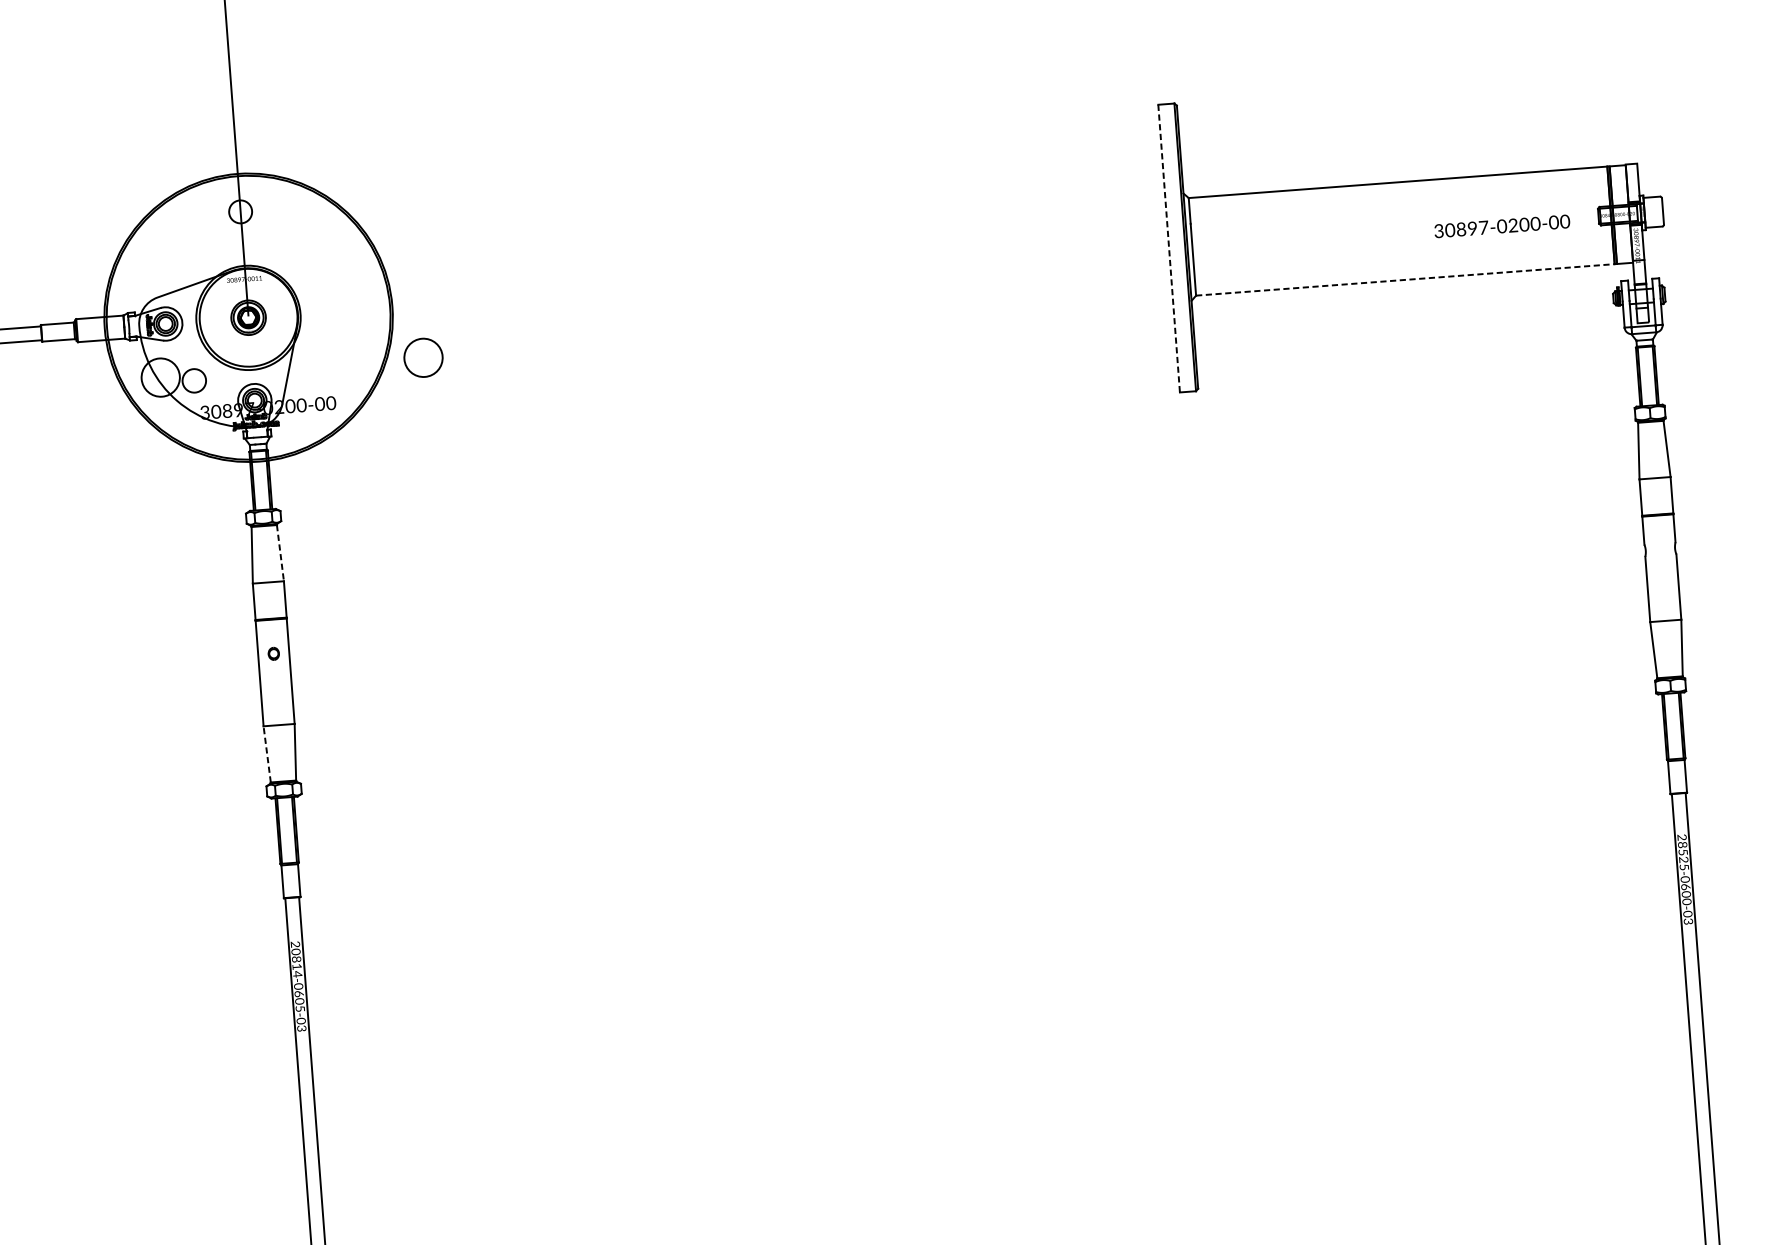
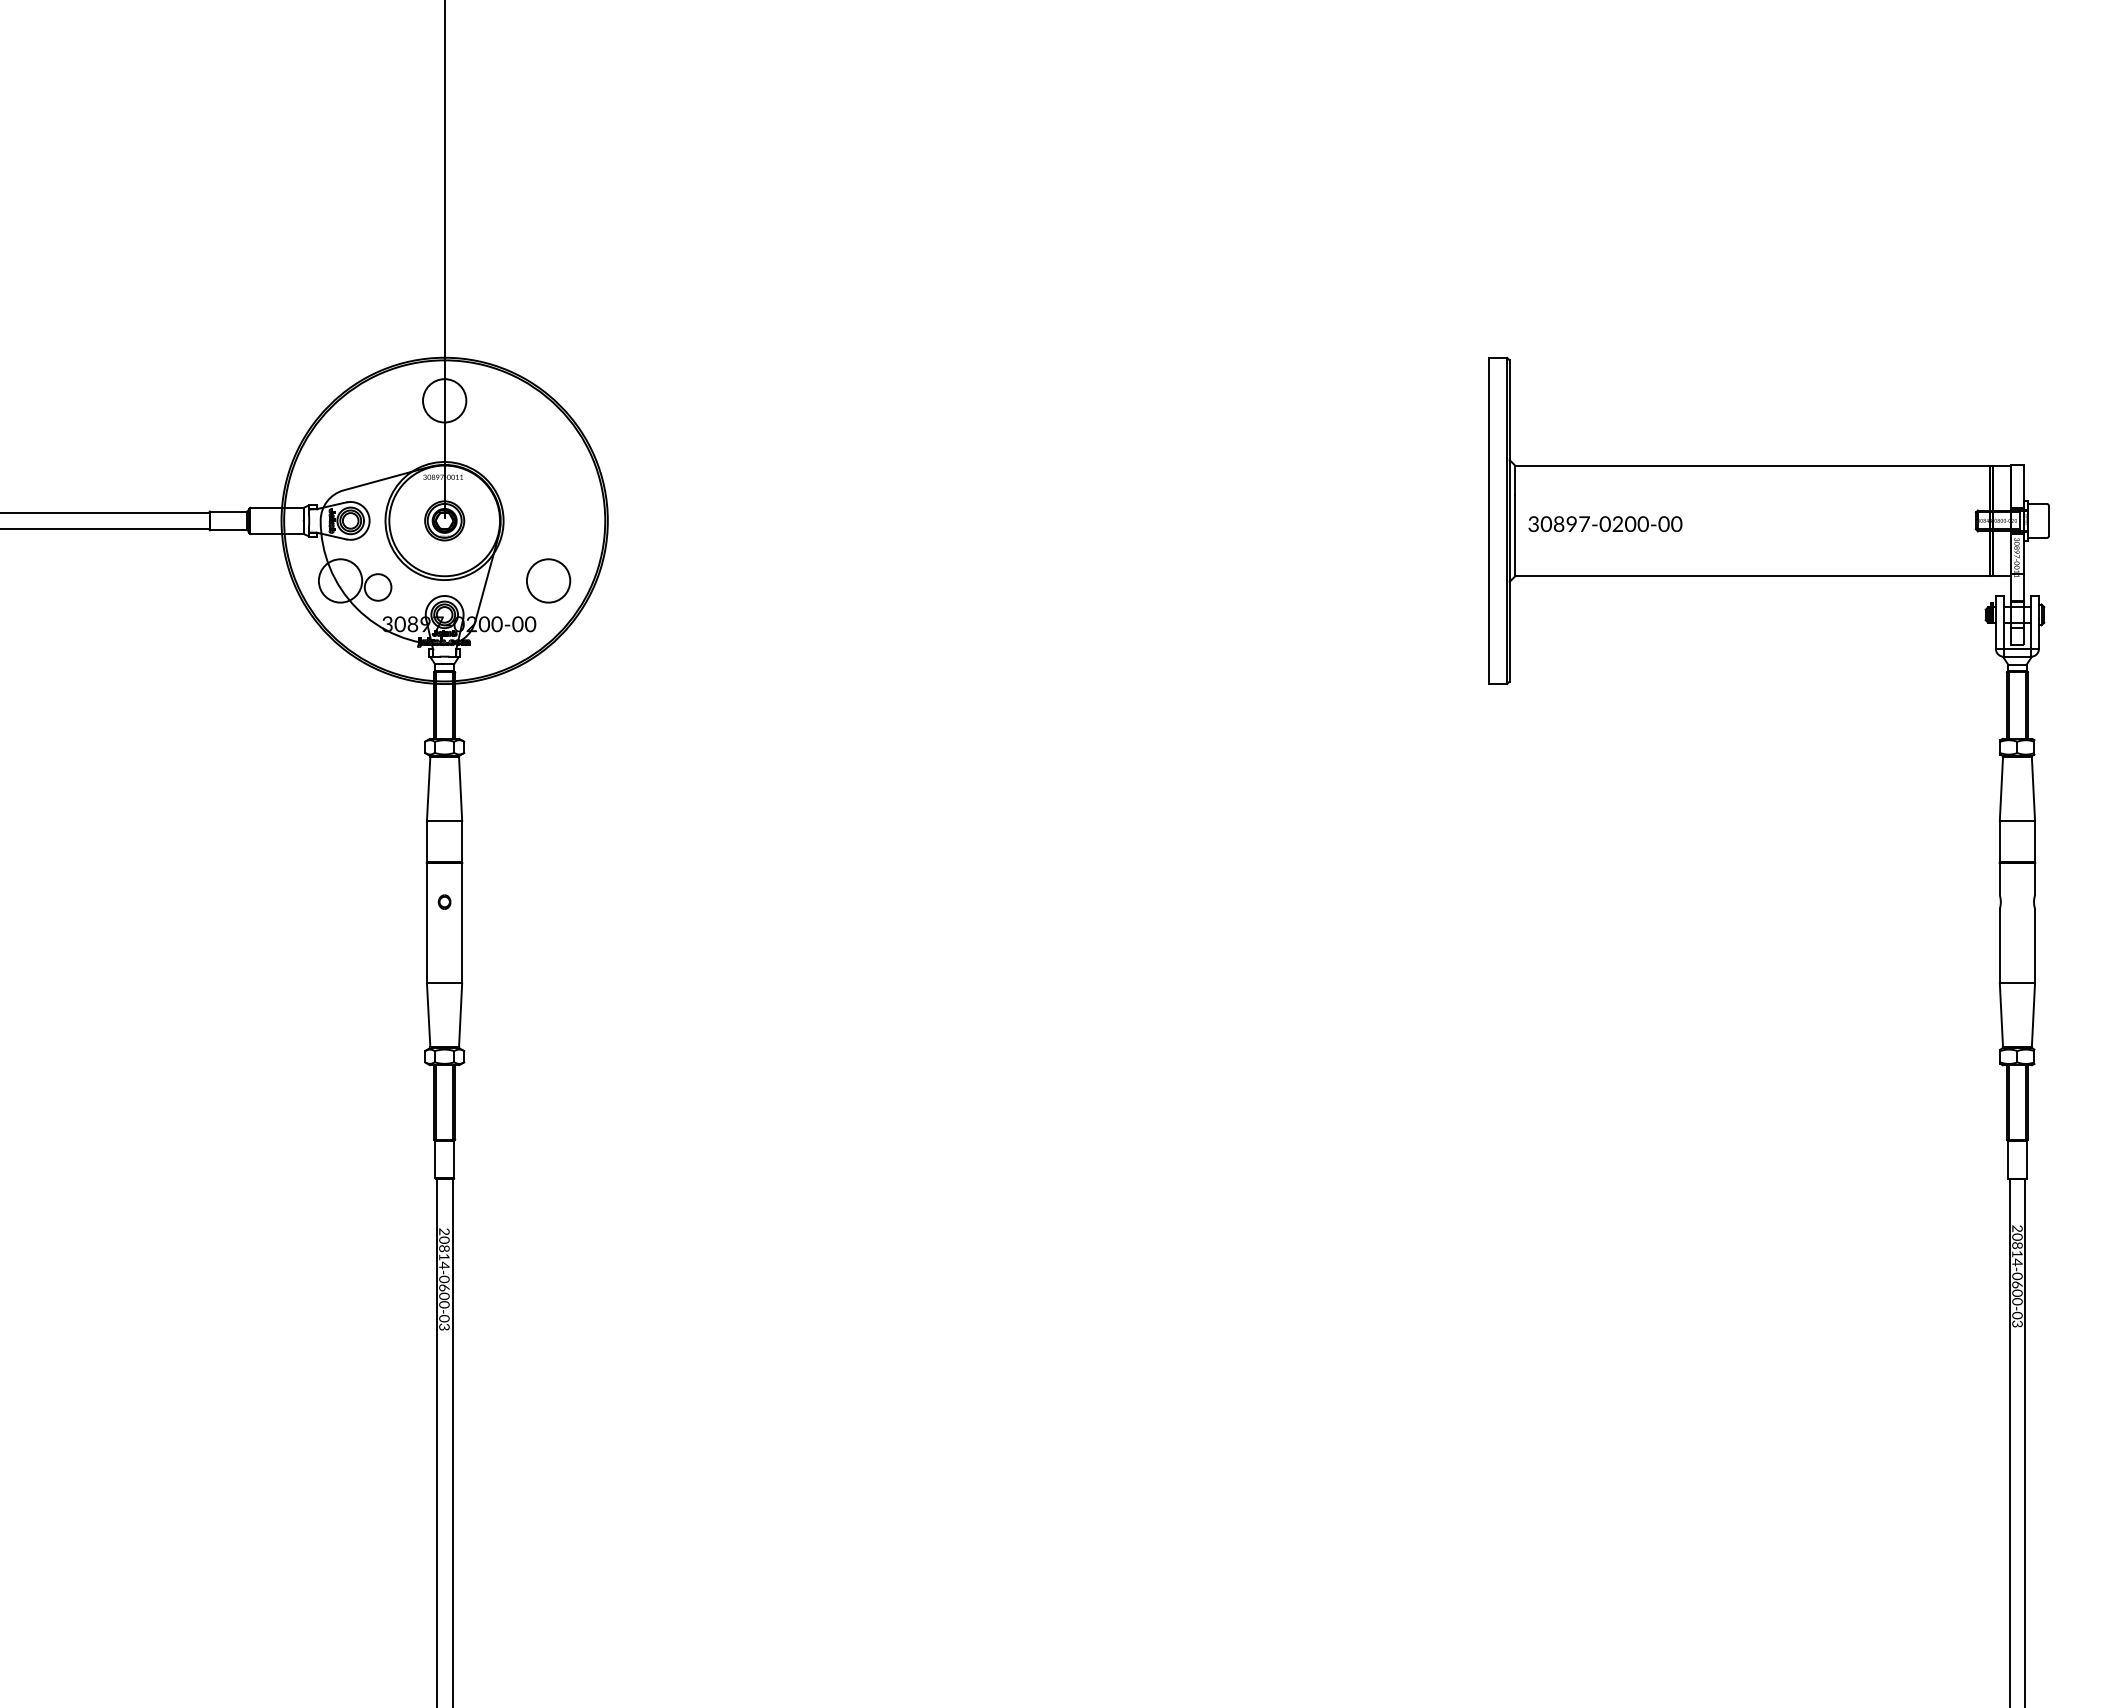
circle: (240, 211) -> (444, 400), size x1.67
text: (1502, 226) -> (1605, 524), moved
line: (1168, 249) -> (1488, 521), dashed -> solid
line: (1406, 280) -> (1753, 576), dashed -> solid
circle: (423, 357) -> (548, 580), moved
line: (280, 553) -> (460, 789), dashed -> solid
line: (267, 753) -> (428, 1014), dashed -> solid
text: (1683, 855) -> (2017, 1249), 28525-0600-03 -> 20814-0600-03
text: (300, 1008) -> (444, 1304), 20814-0605-03 -> 20814-0600-03

